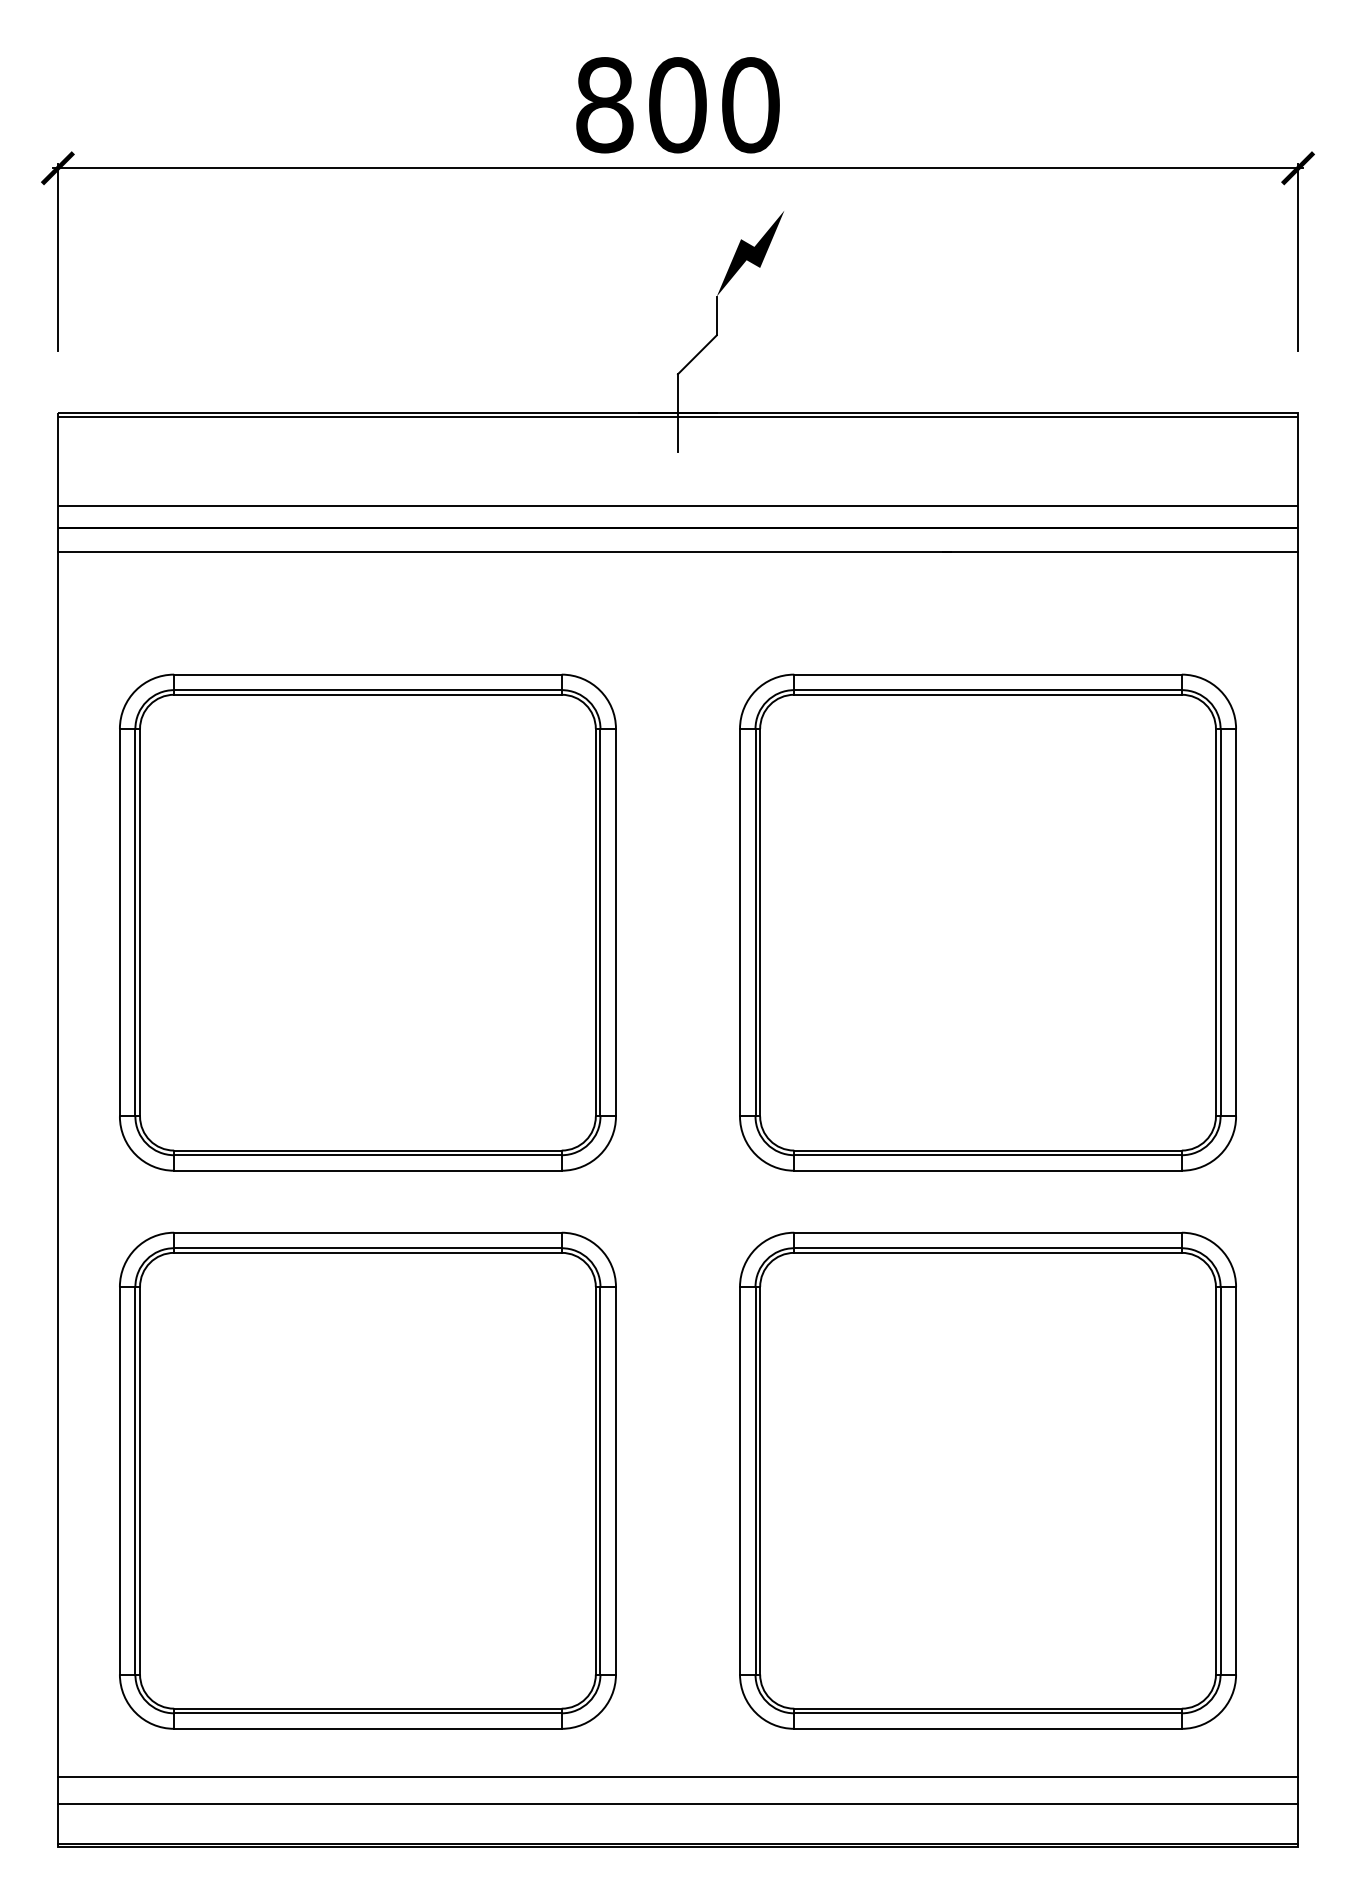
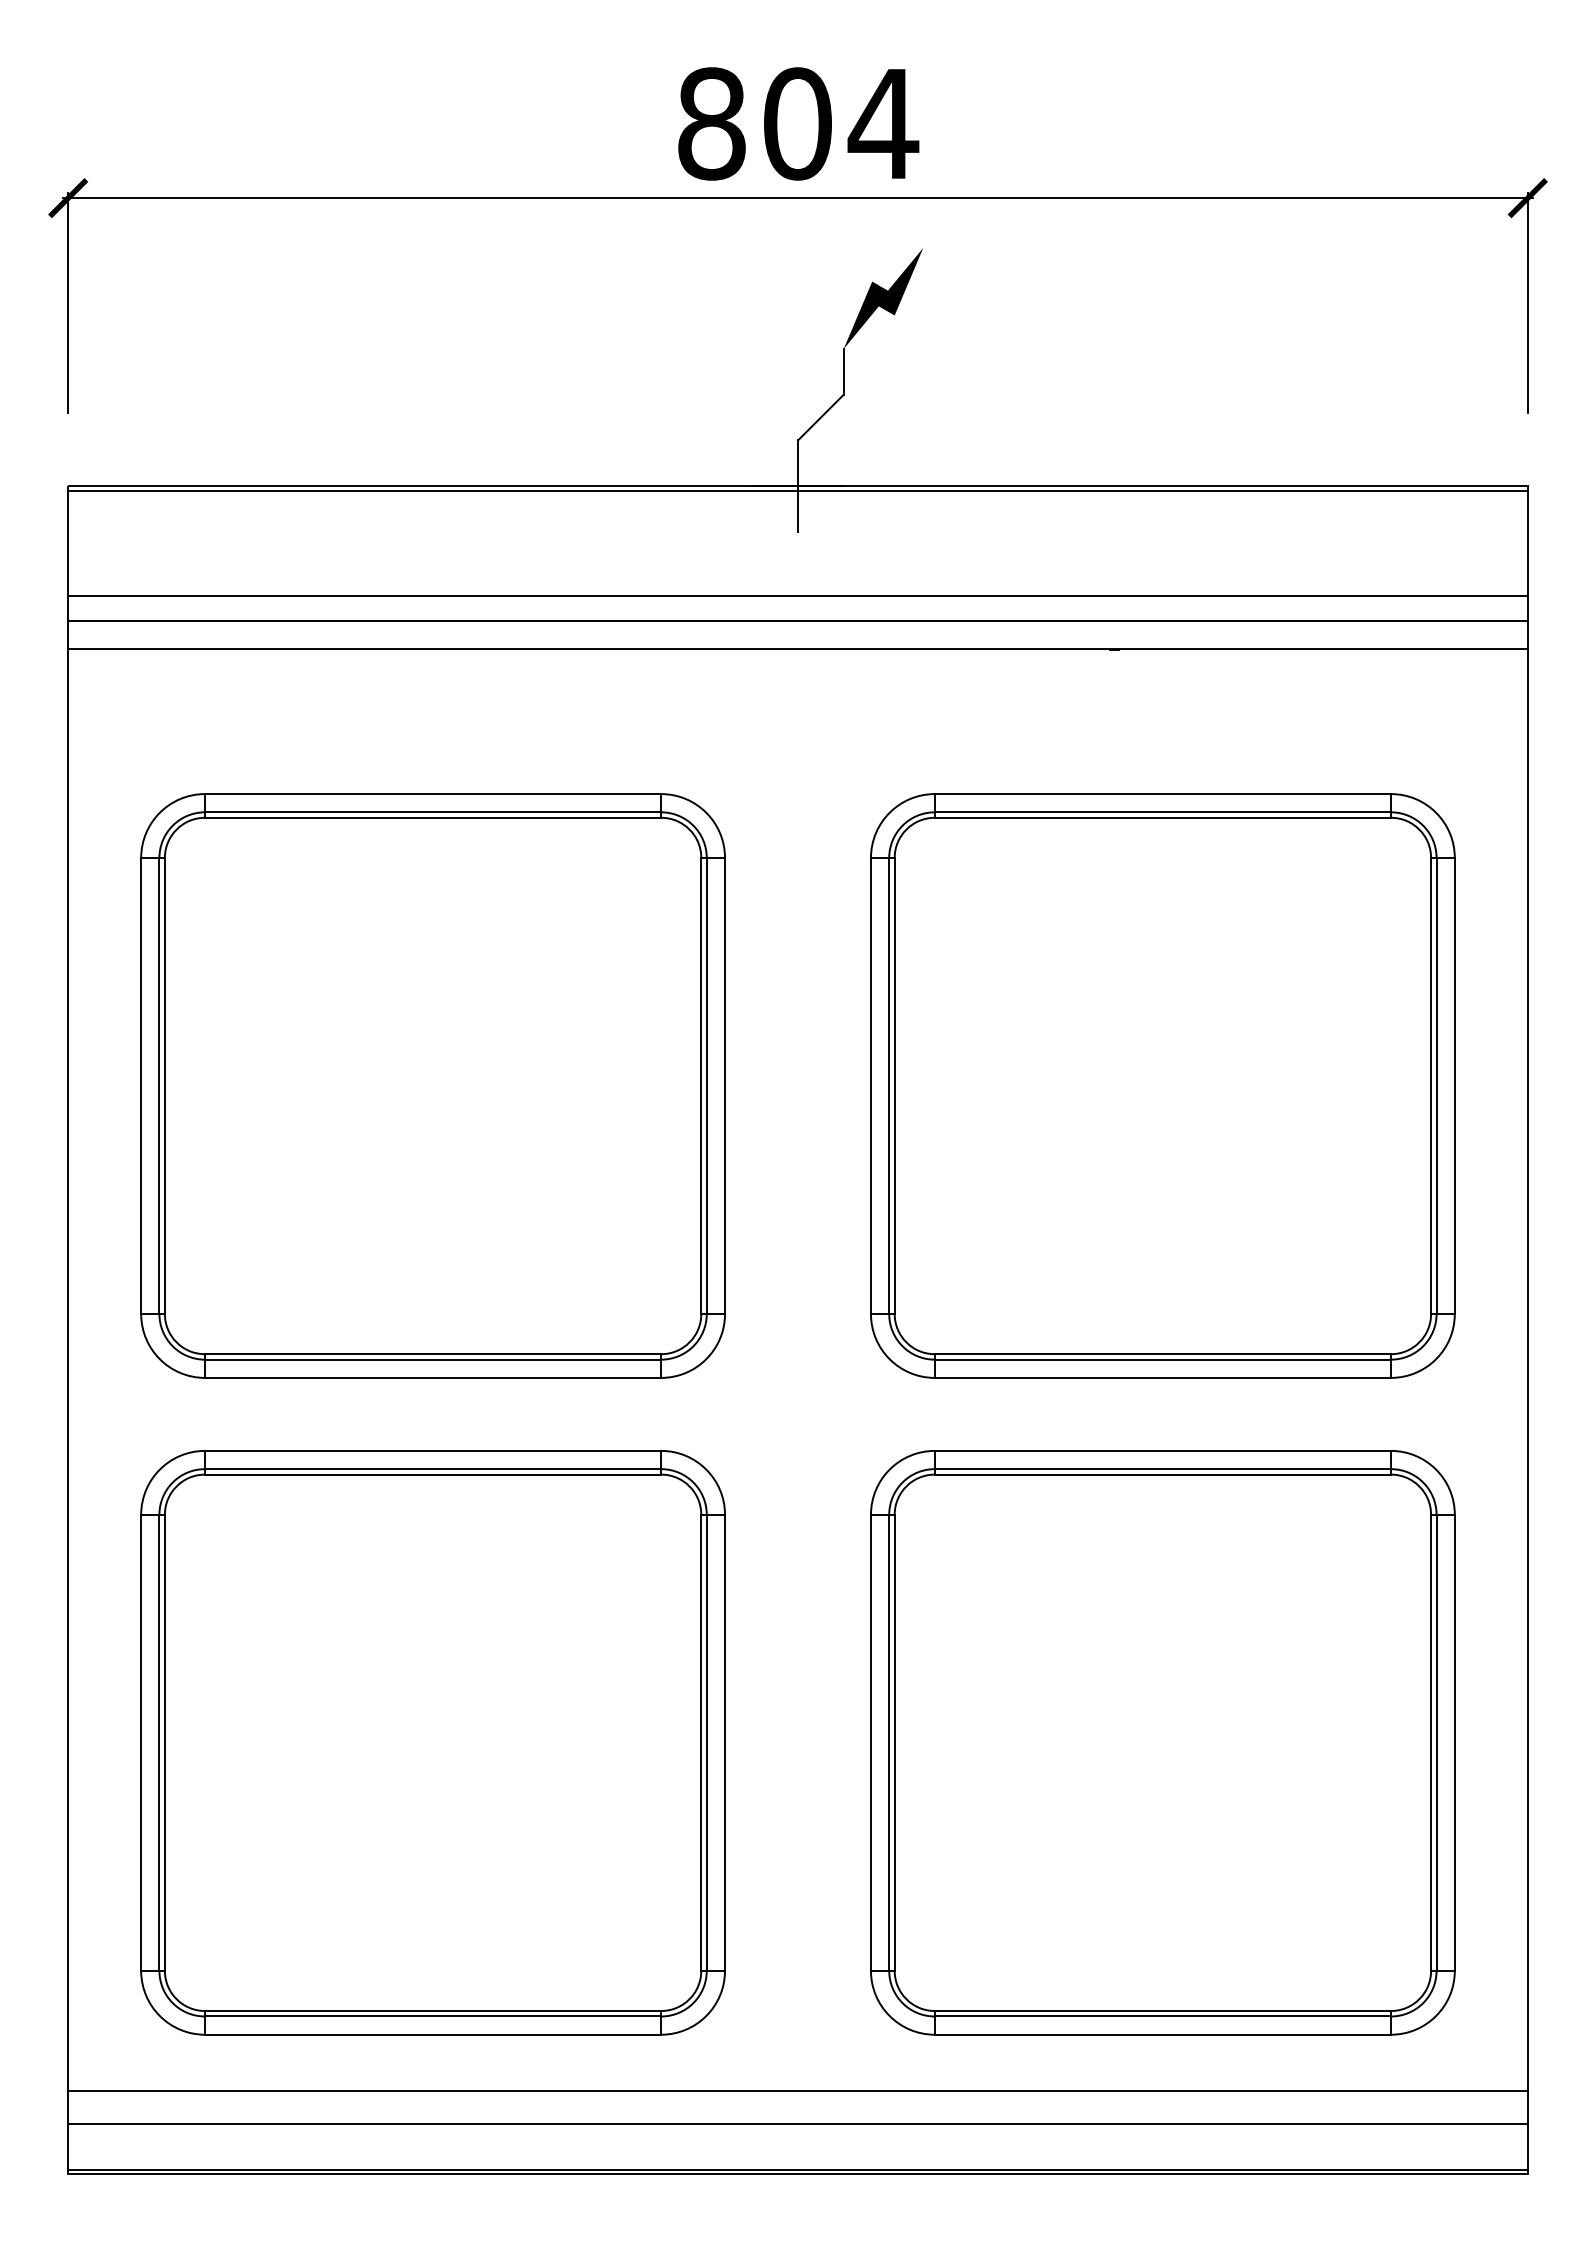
text: (750, 104) -> (883, 123), 800 -> 804

